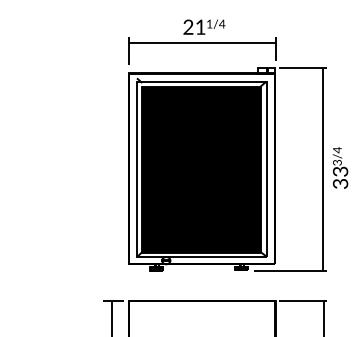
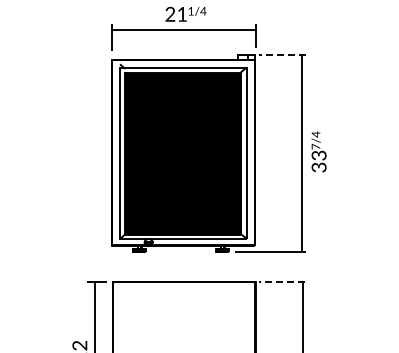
line: (303, 68) -> (282, 54), solid -> dashed
text: (336, 162) -> (315, 146), 3/4 -> 7/4
line: (302, 301) -> (281, 282), solid -> dashed

